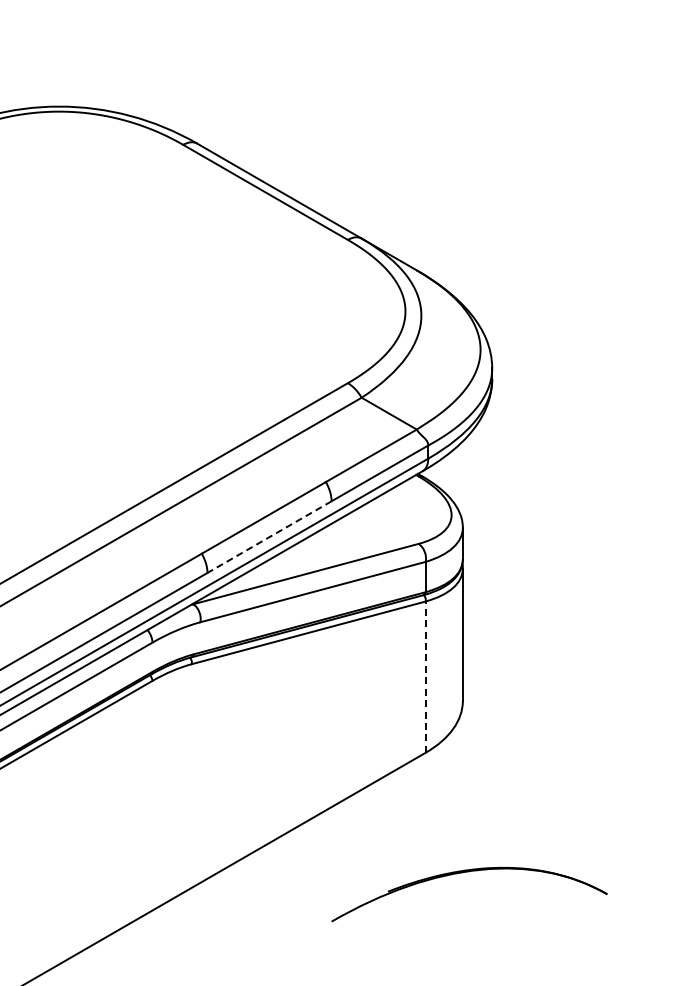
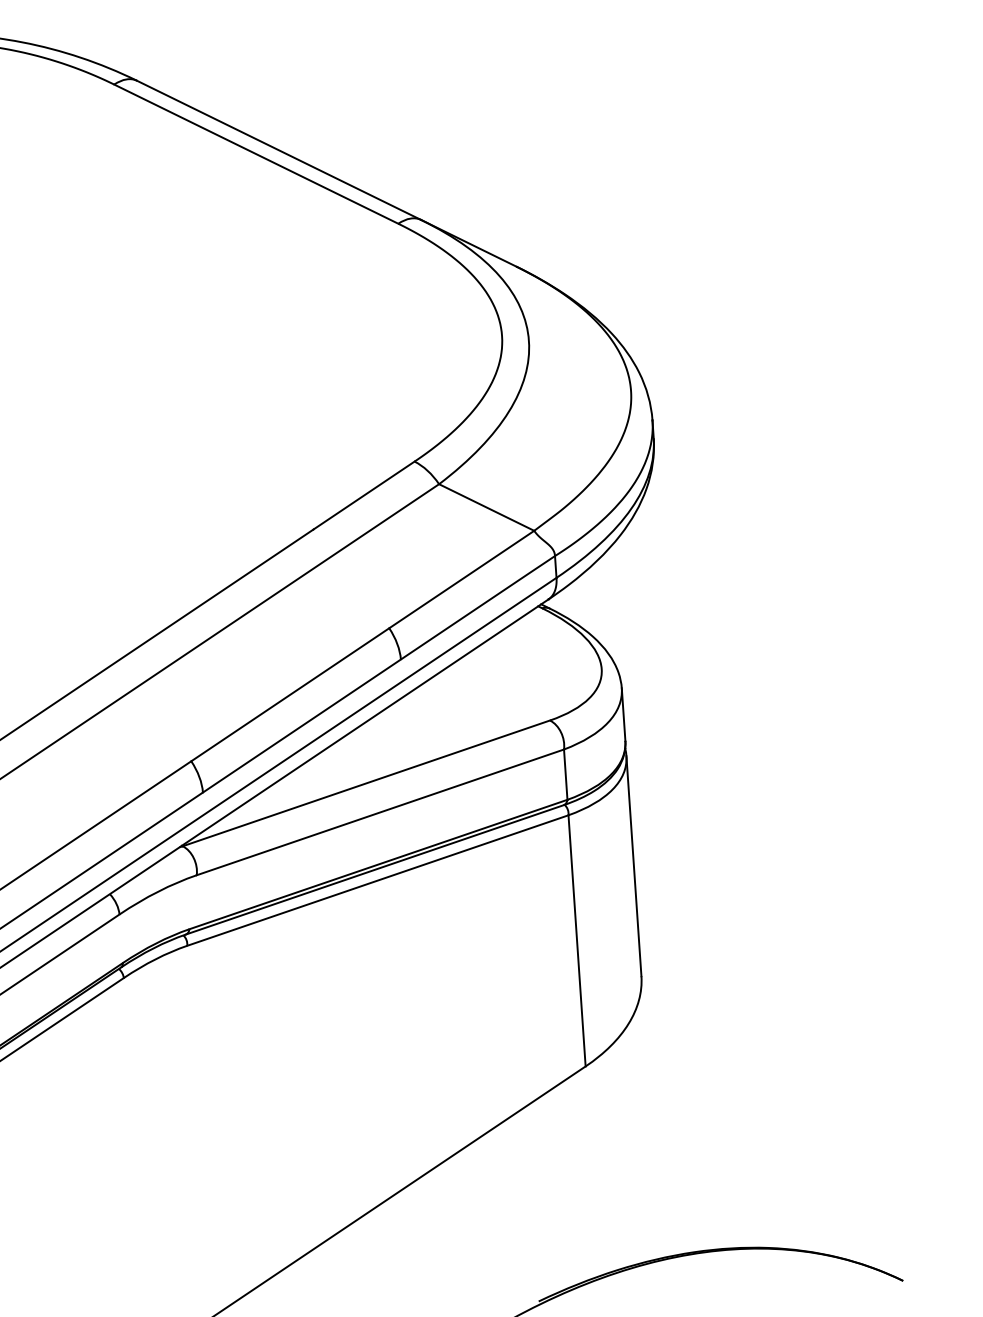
line: (269, 537) -> (301, 726), dashed -> solid
line: (425, 677) -> (576, 941), dashed -> solid

